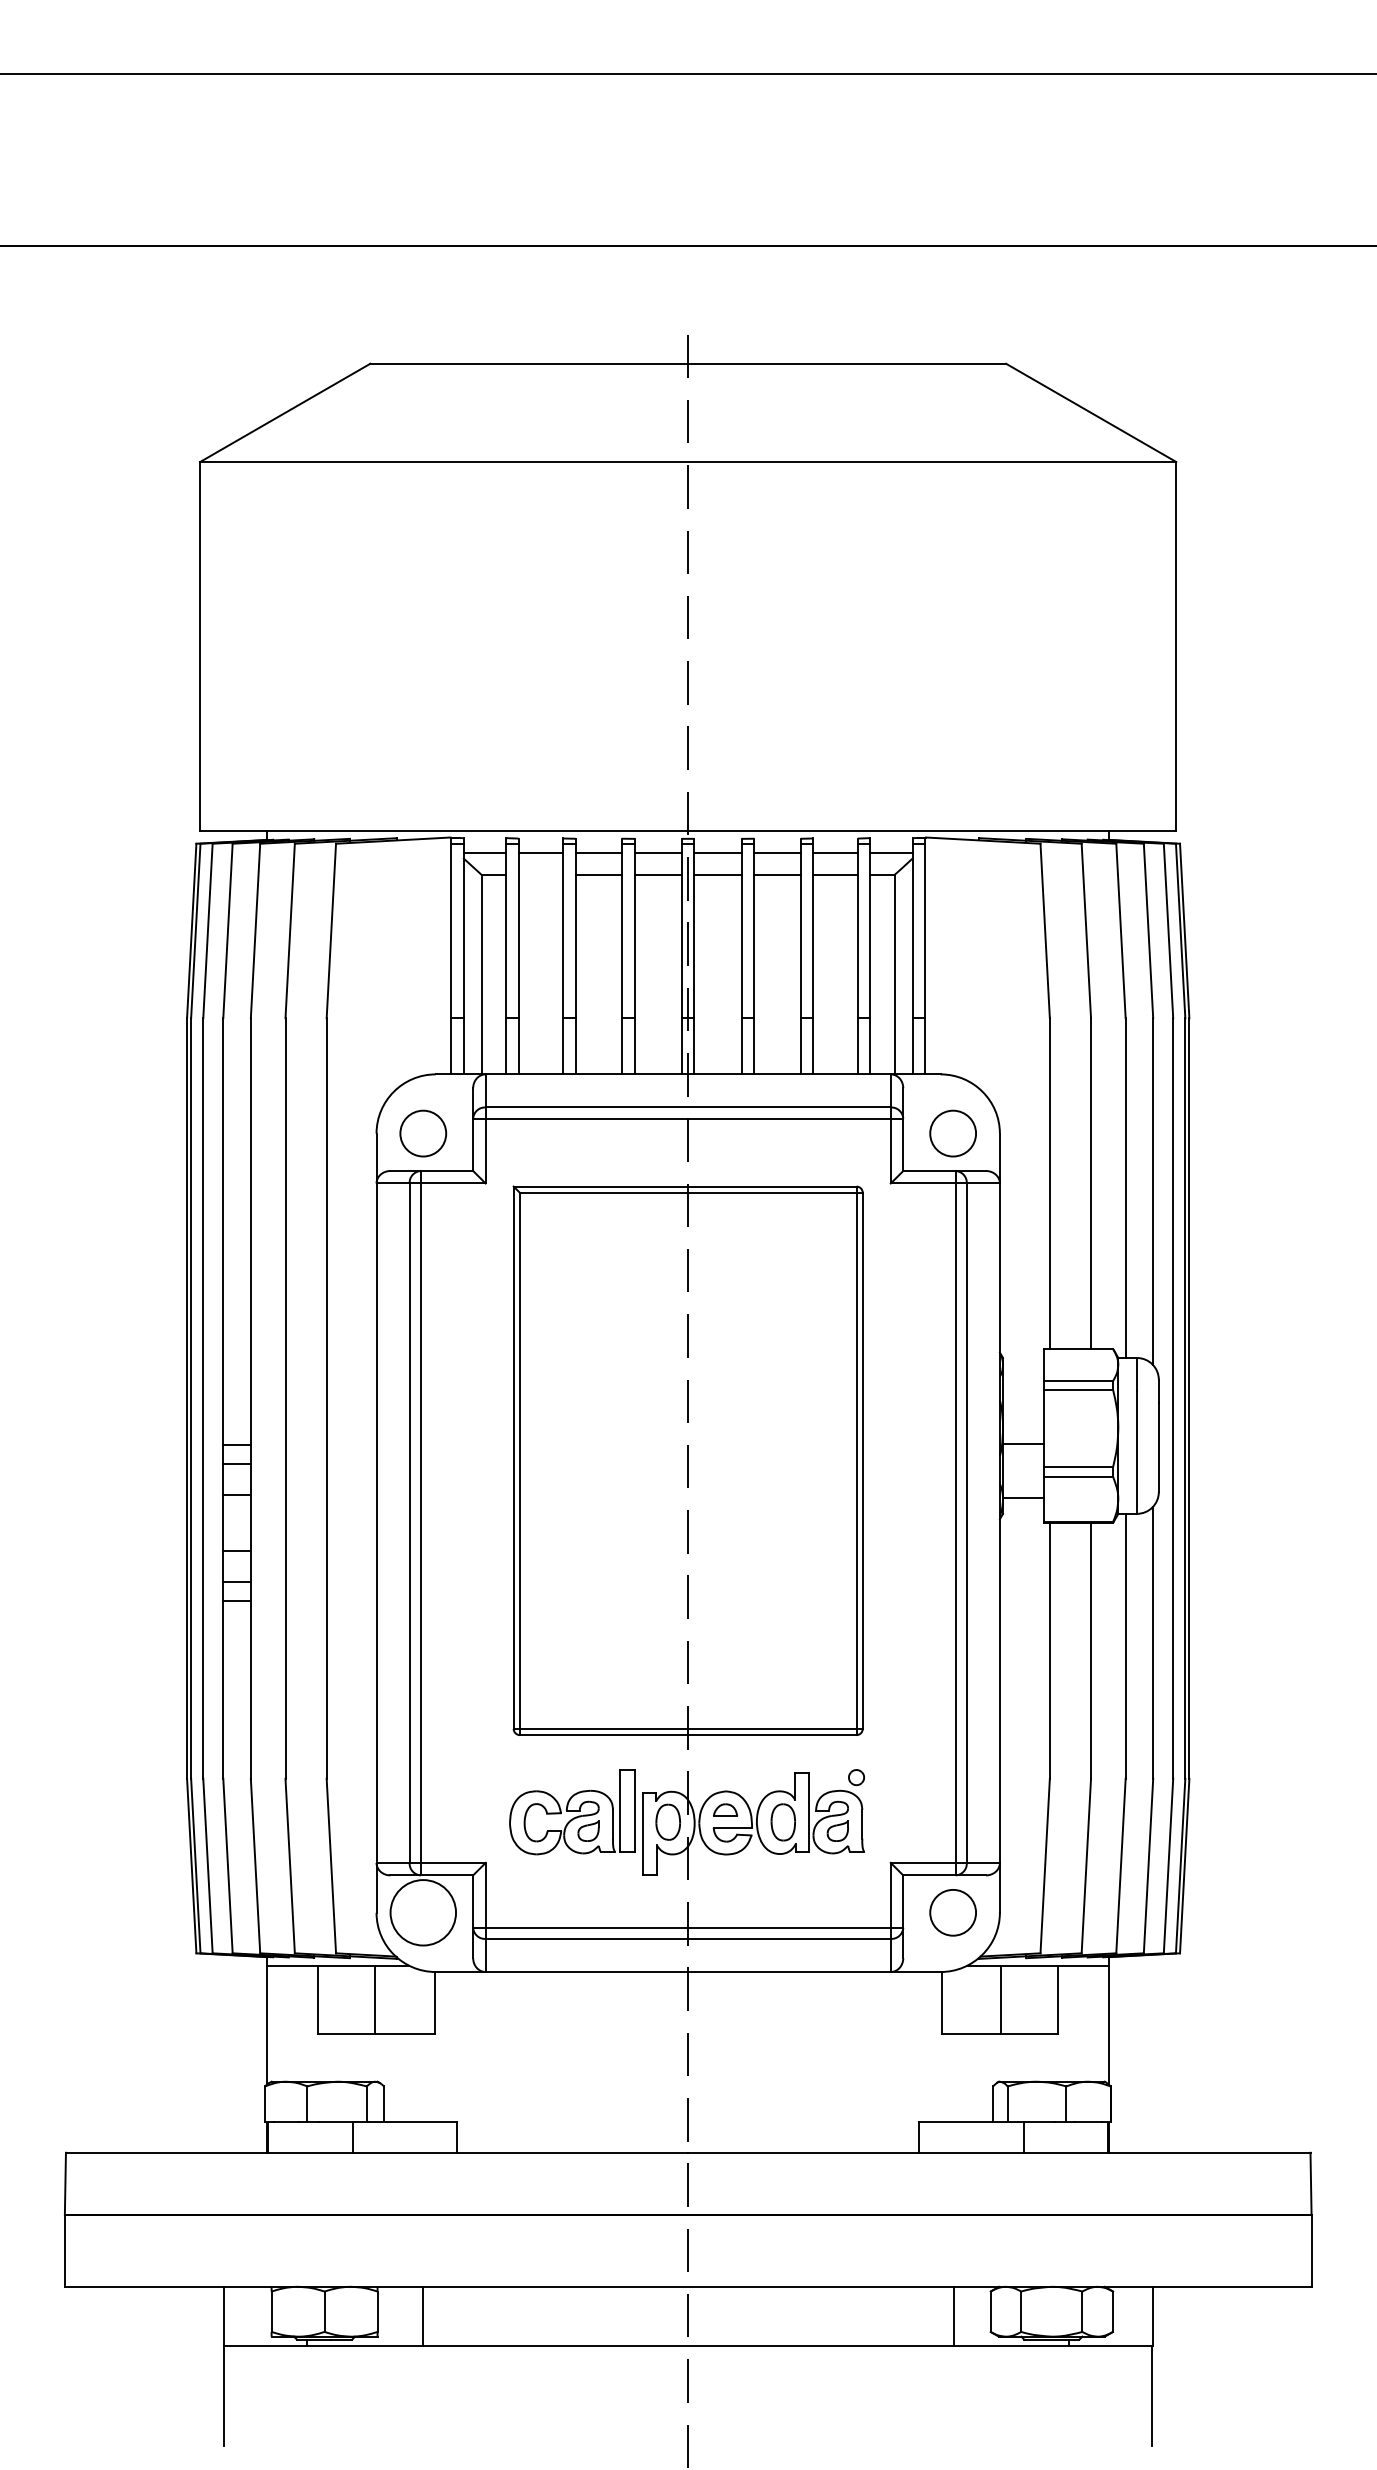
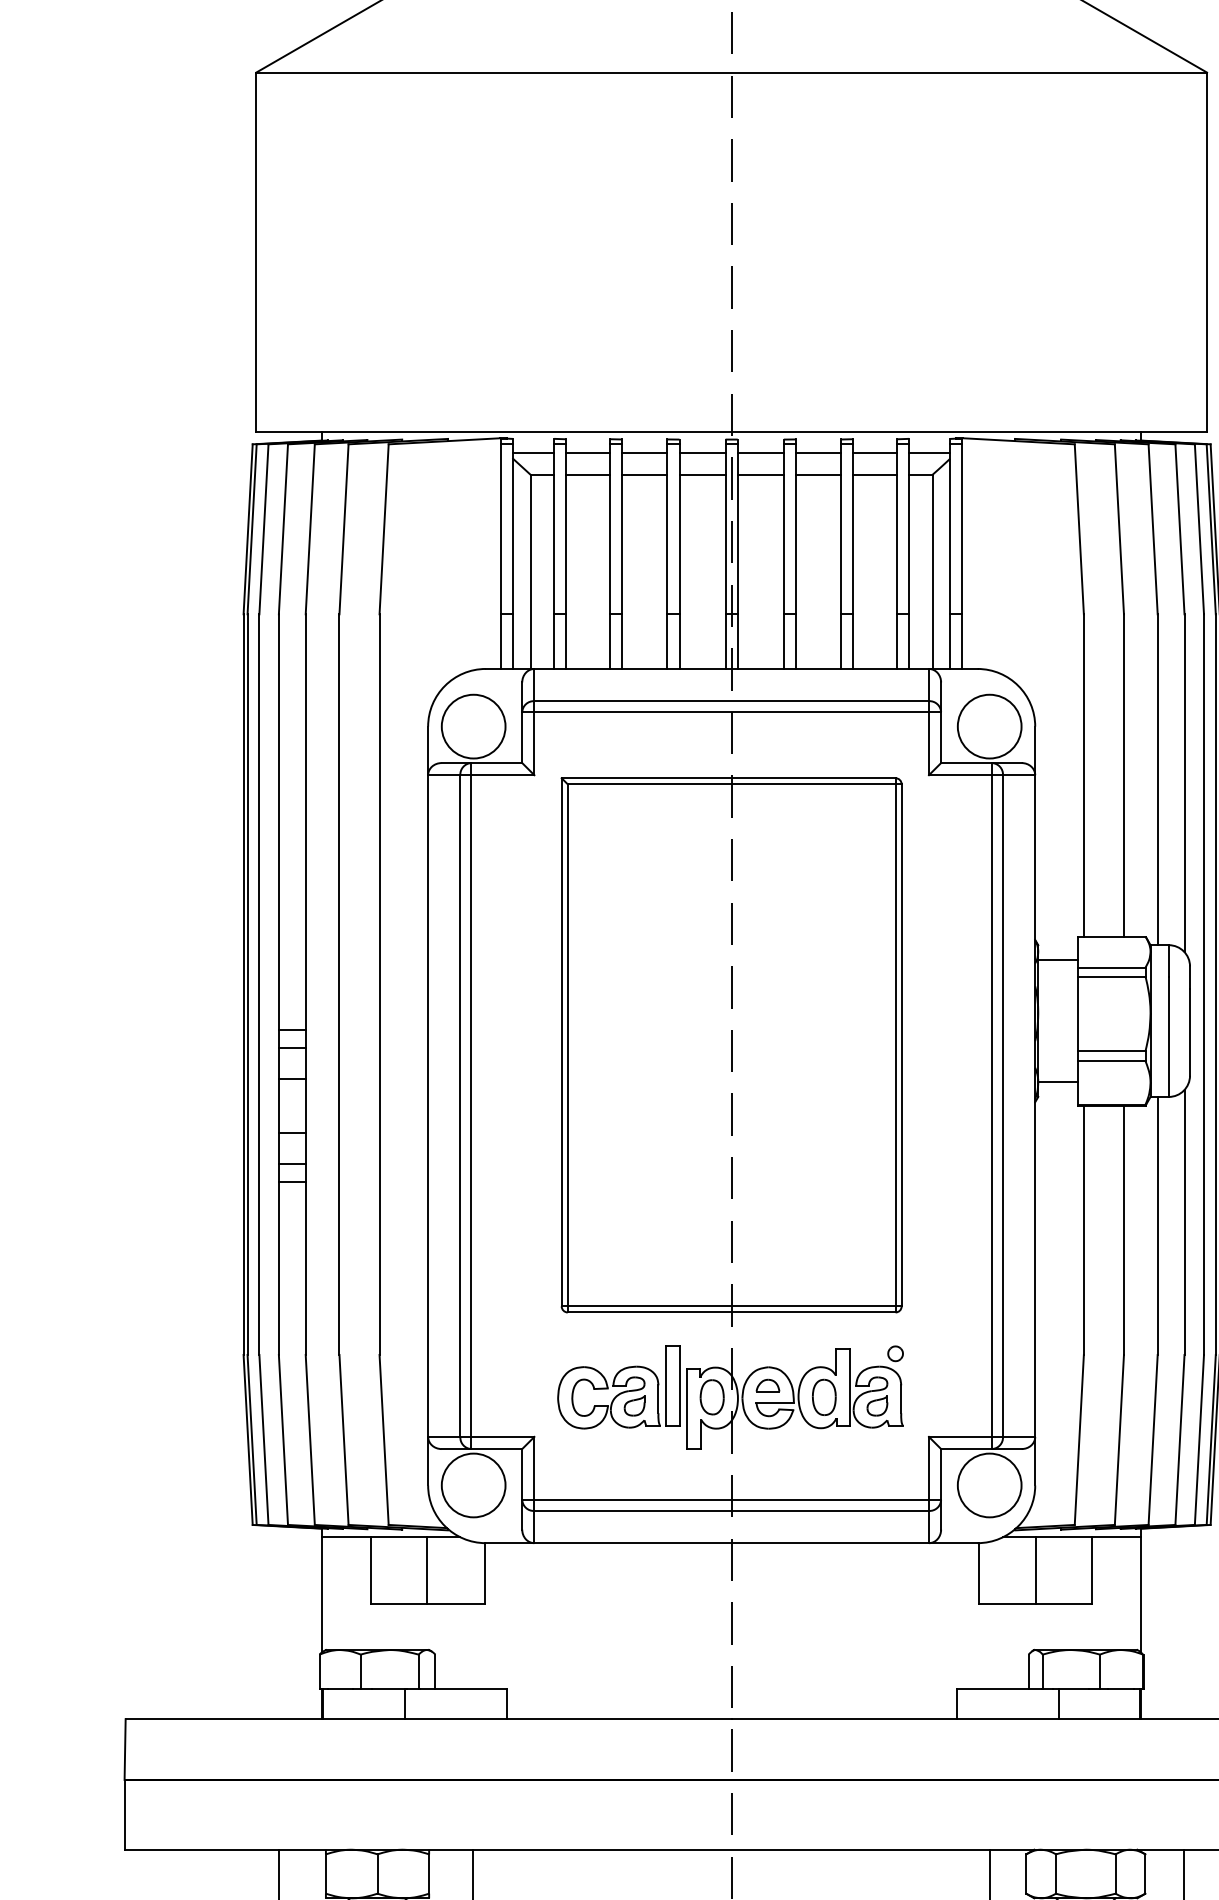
line: (540, 874) -> (587, 474), added
circle: (423, 1133) -> (473, 726), size x1.43
circle: (952, 1133) -> (989, 726), size x1.43
line: (1023, 1443) -> (1058, 960), moved
circle: (952, 1912) -> (989, 1485), size x1.43

